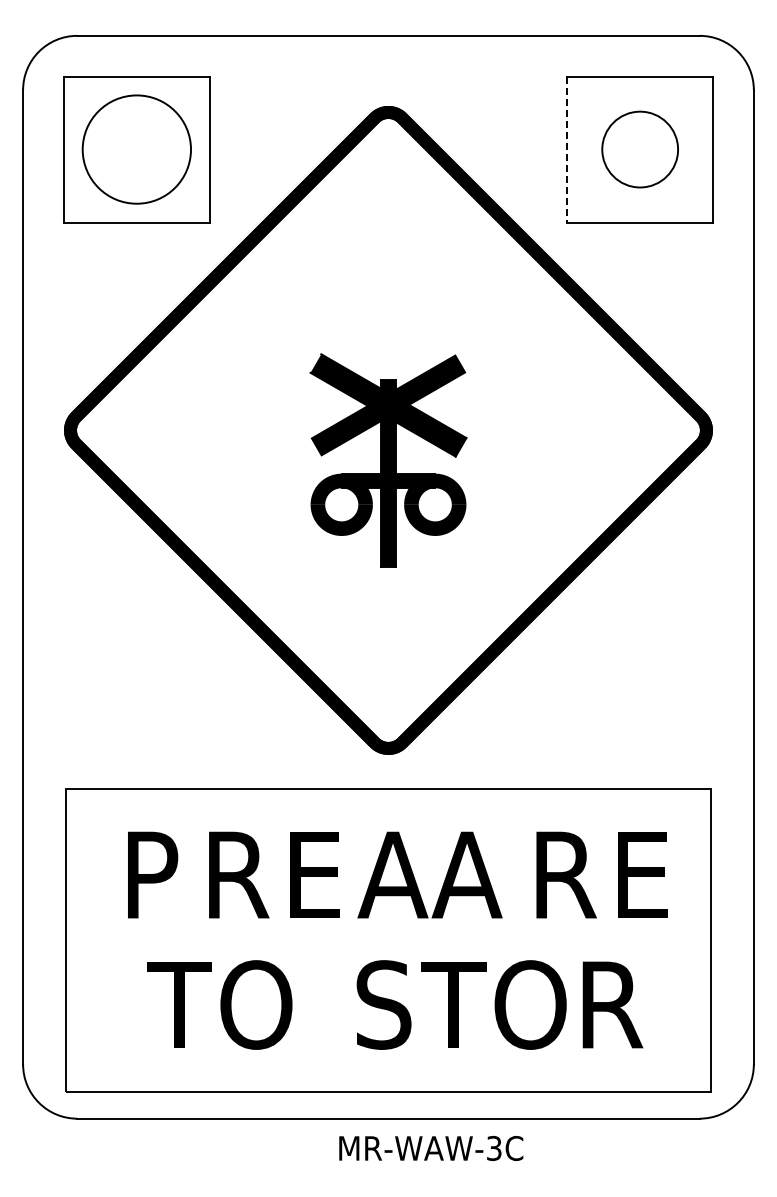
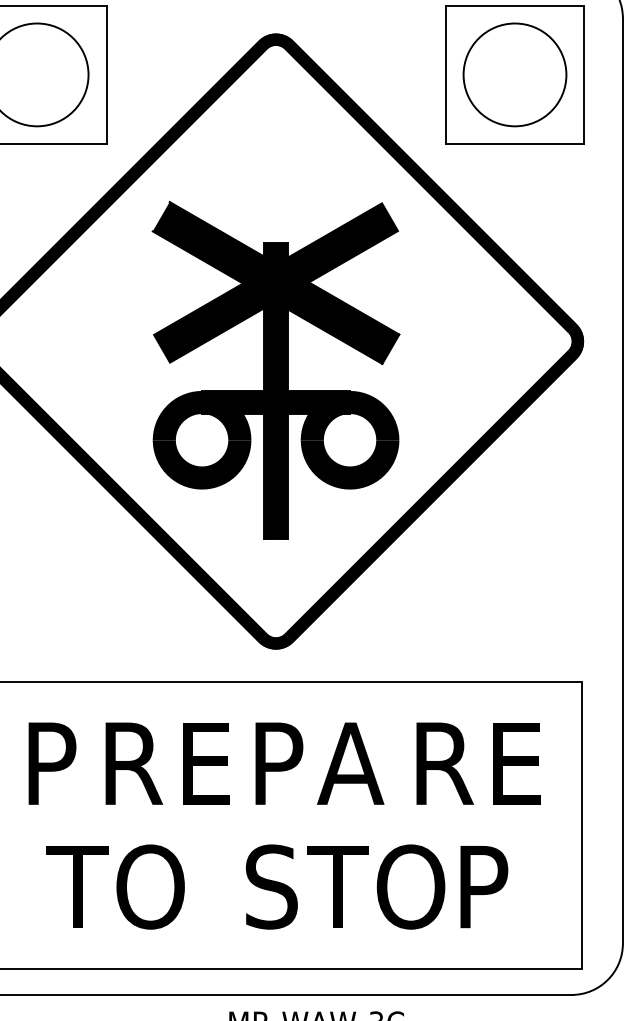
circle: (640, 149) -> (515, 74), size x1.43
line: (567, 150) -> (445, 75), dashed -> solid
part: (388, 460) -> (276, 370), size x1.67
text: (392, 874) -> (279, 763), A -> P
text: (618, 1005) -> (494, 887), R -> P

